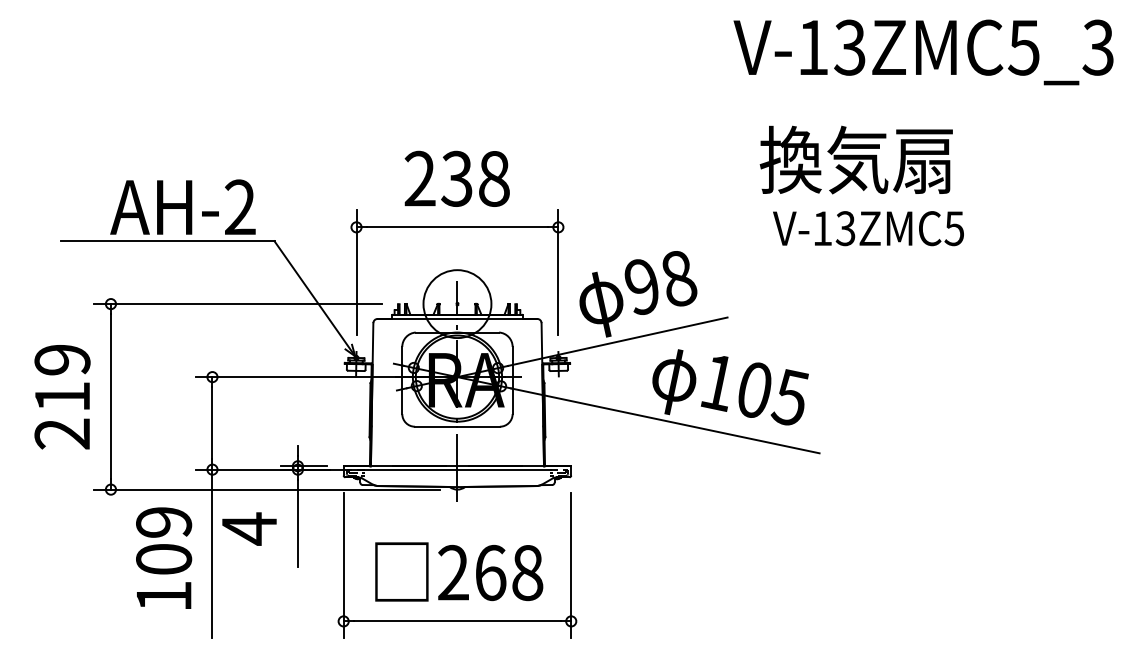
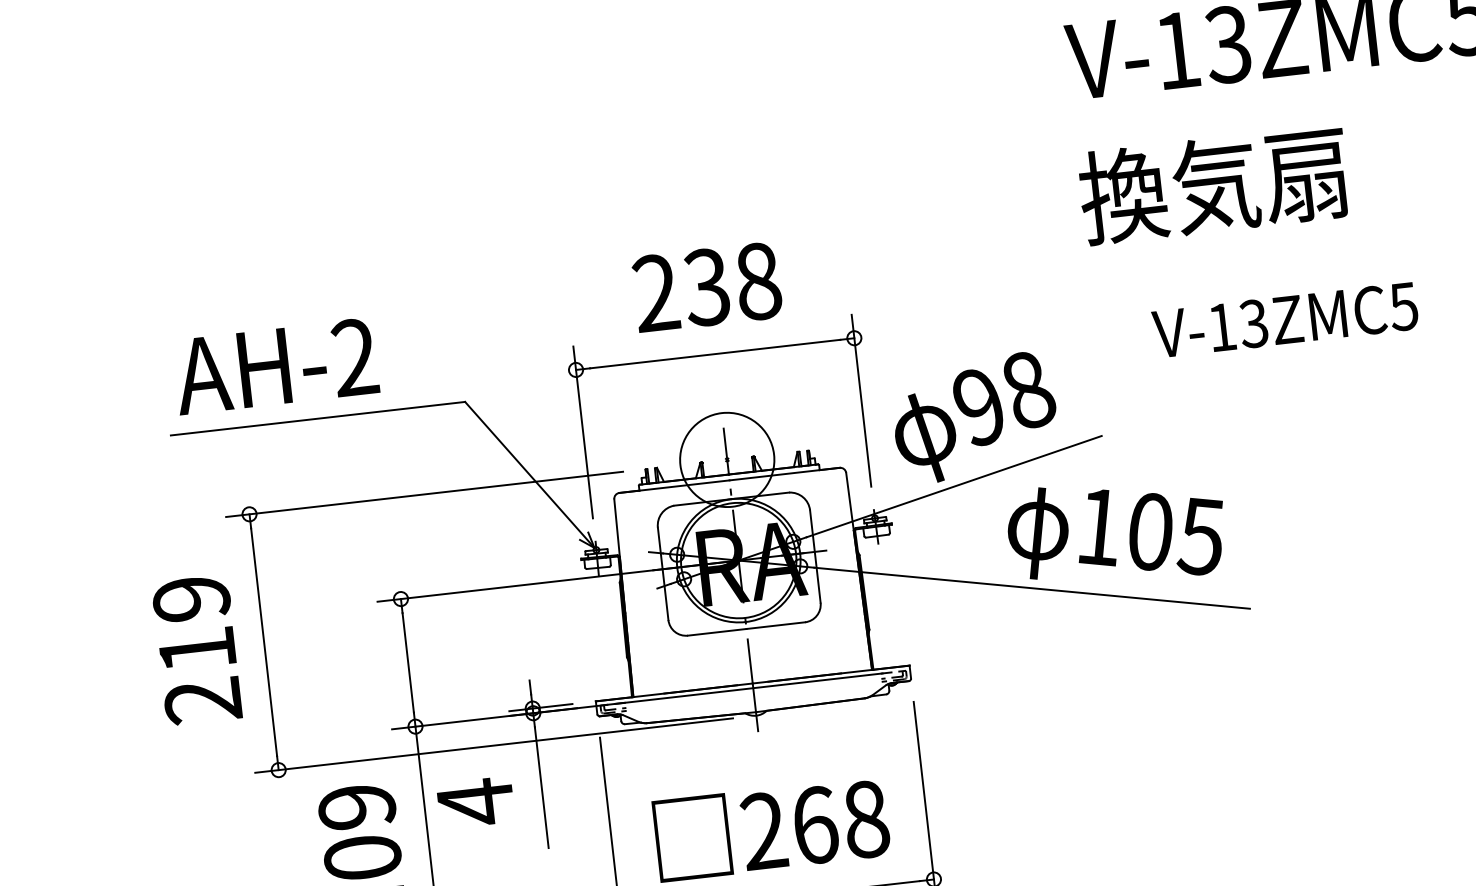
text: (855, 159) -> (1212, 184), moved
text: (182, 206) -> (275, 365), moved
text: (868, 228) -> (1285, 320), moved

